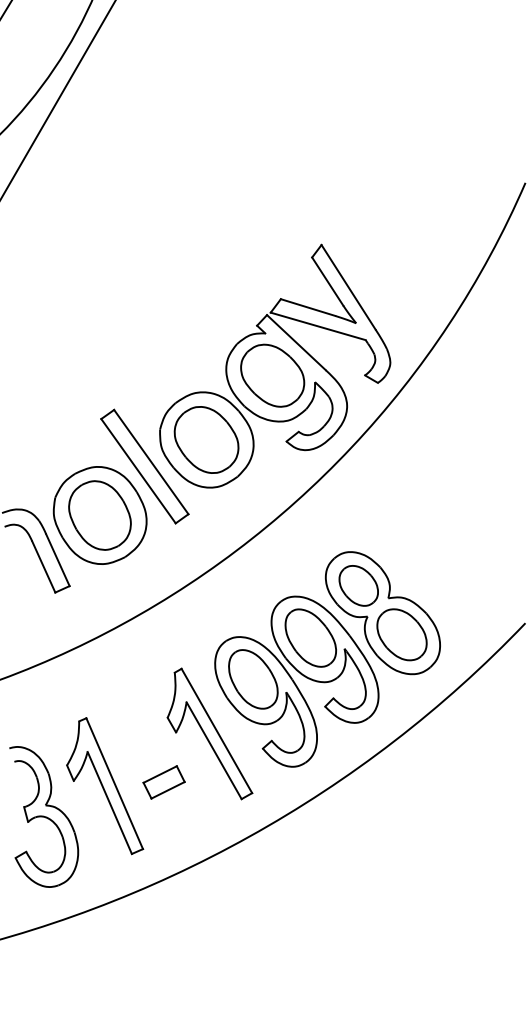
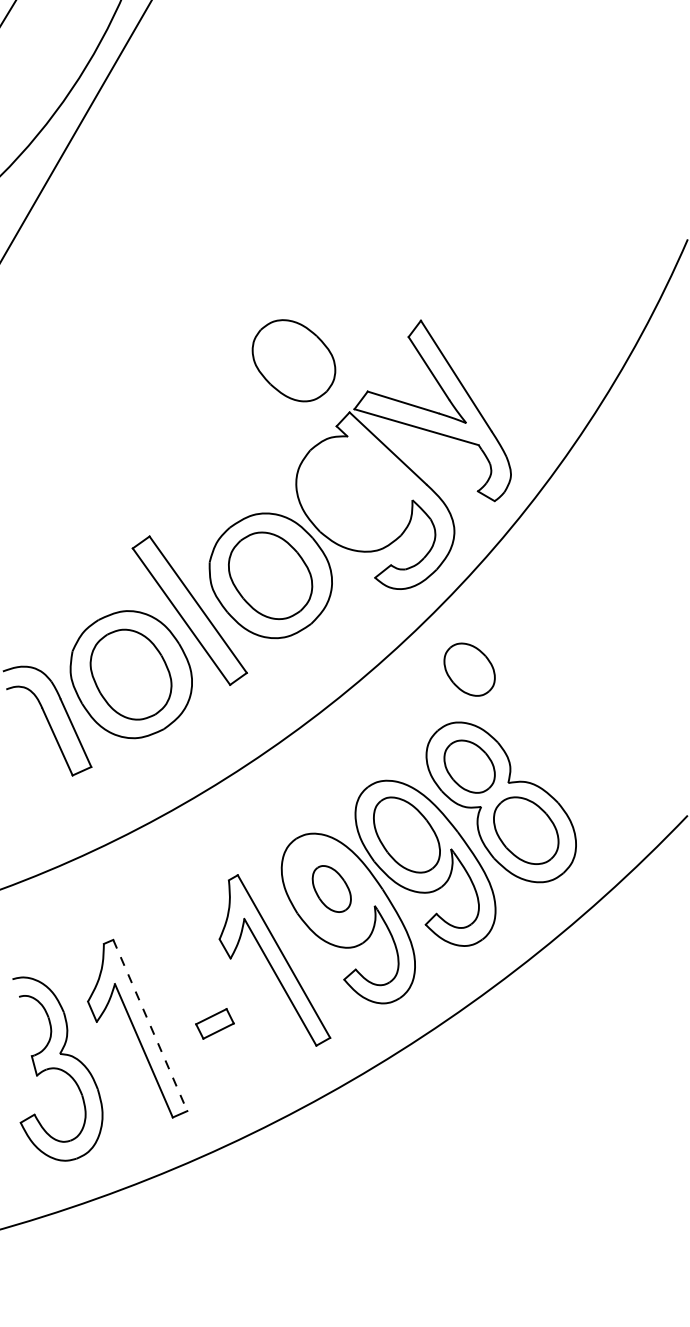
part: (272, 375) -> (293, 360), moved
part: (358, 511) -> (469, 669), added
part: (253, 678) -> (331, 888), size x0.6
part: (163, 782) -> (214, 1023), size x0.7
line: (114, 783) -> (150, 1025), solid -> dashed

